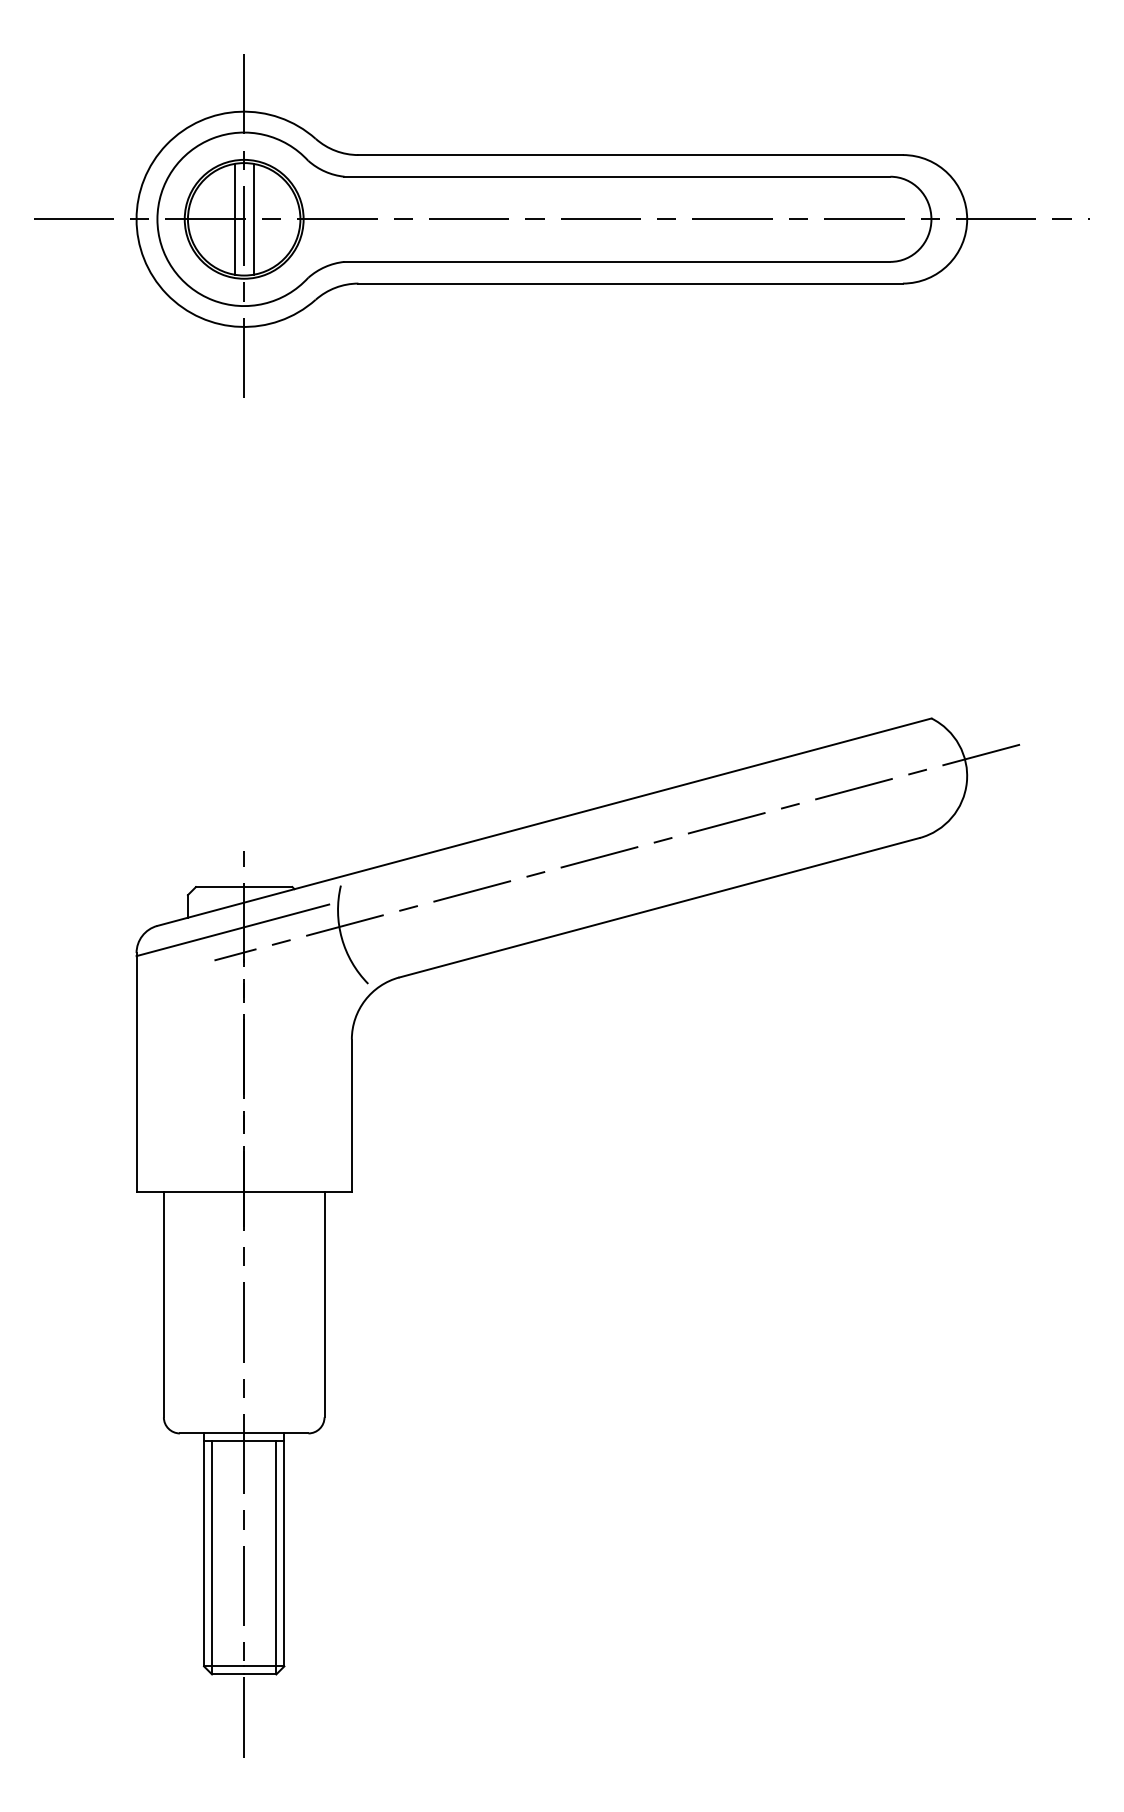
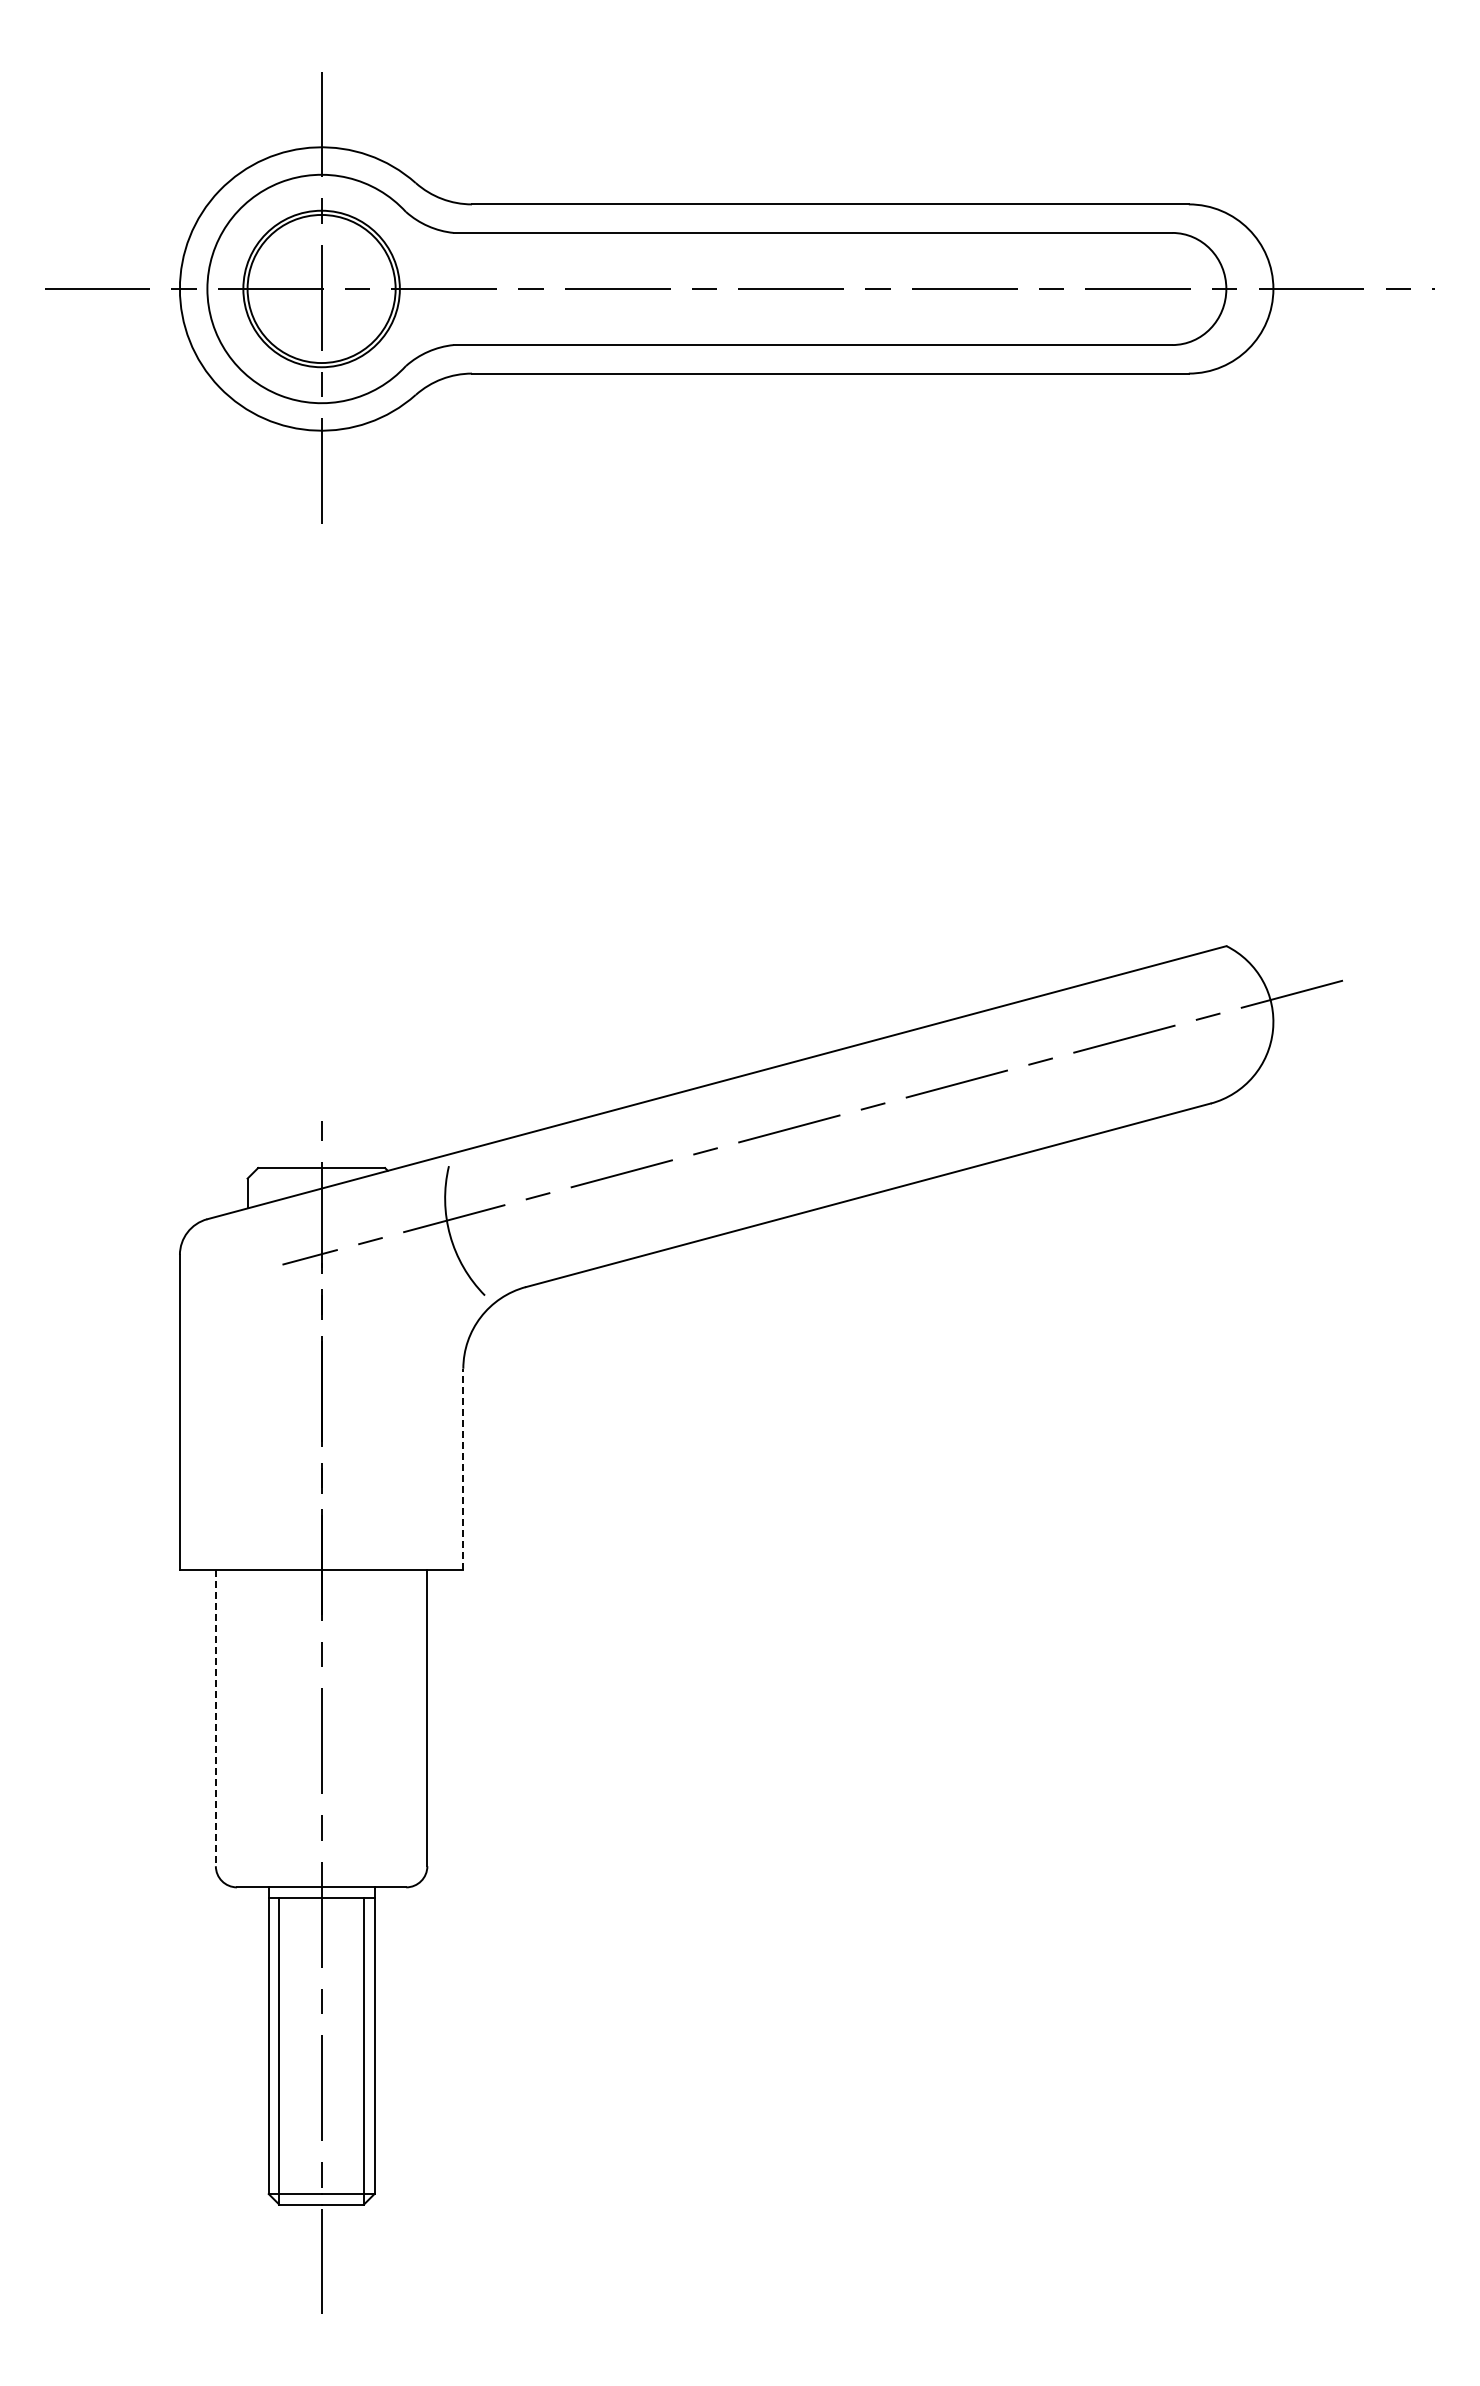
line: (234, 218) -> (308, 288), removed
line: (253, 218) -> (334, 288), removed
line: (232, 929) -> (306, 1224), removed
line: (351, 1116) -> (463, 1469), solid -> dashed
line: (163, 1305) -> (215, 1718), solid -> dashed

